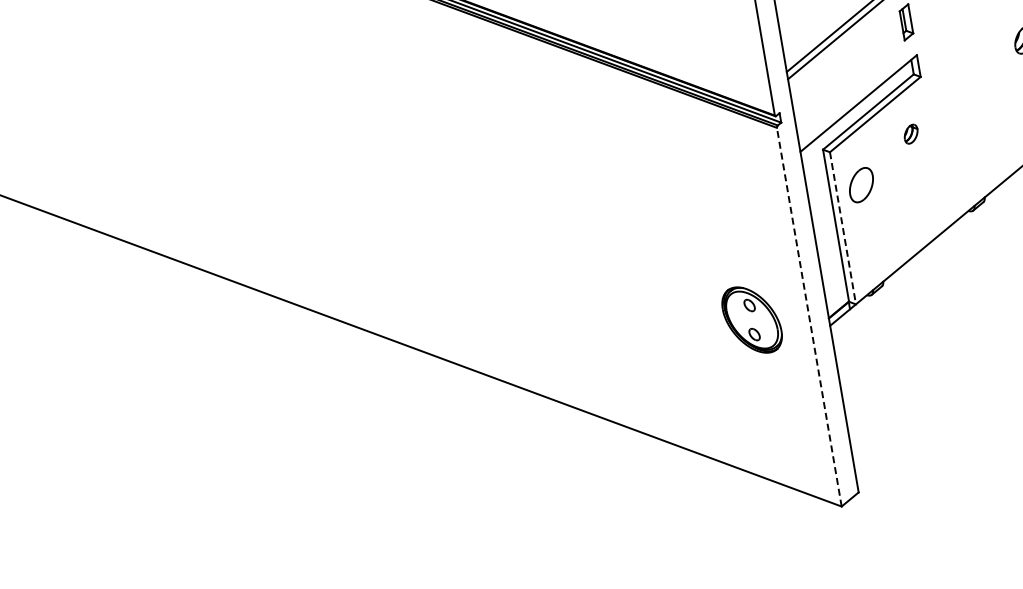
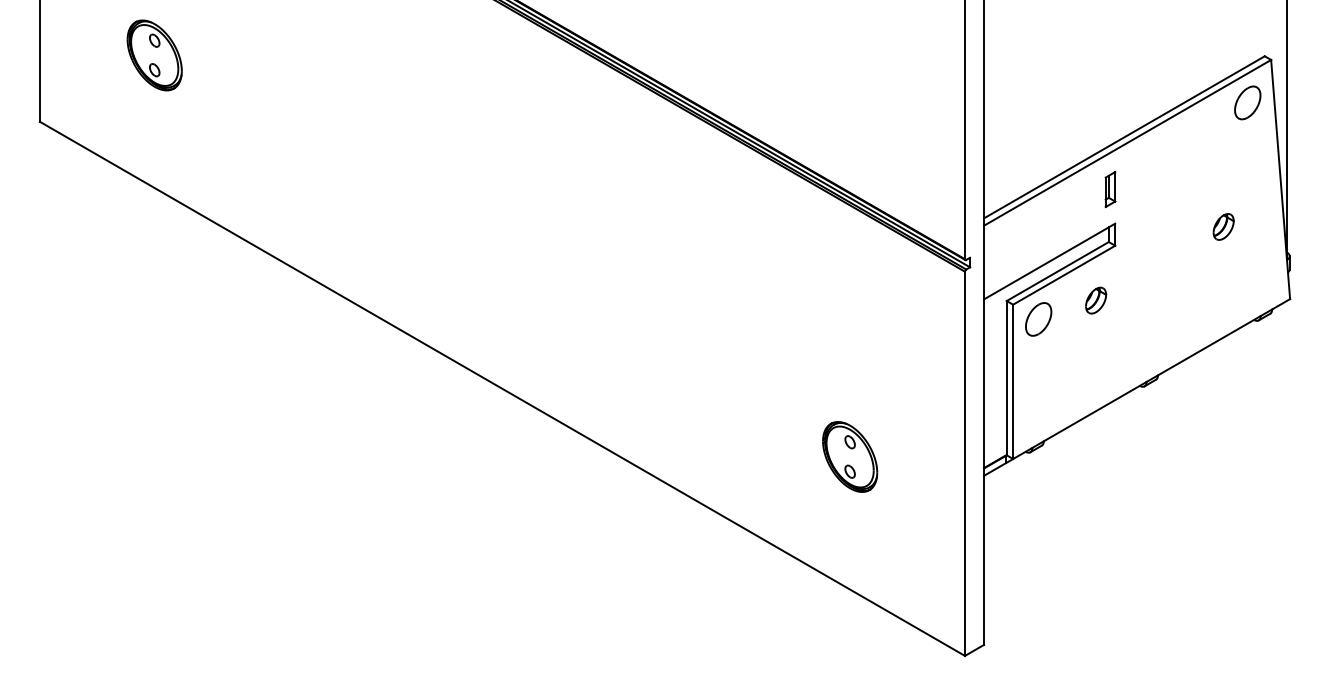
part: (911, 134) -> (1096, 300), size x1.43
part: (861, 185) -> (1038, 319), moved
line: (843, 228) -> (1013, 382), dashed -> solid
line: (808, 316) -> (964, 463), dashed -> solid
part: (752, 319) -> (850, 456), moved

